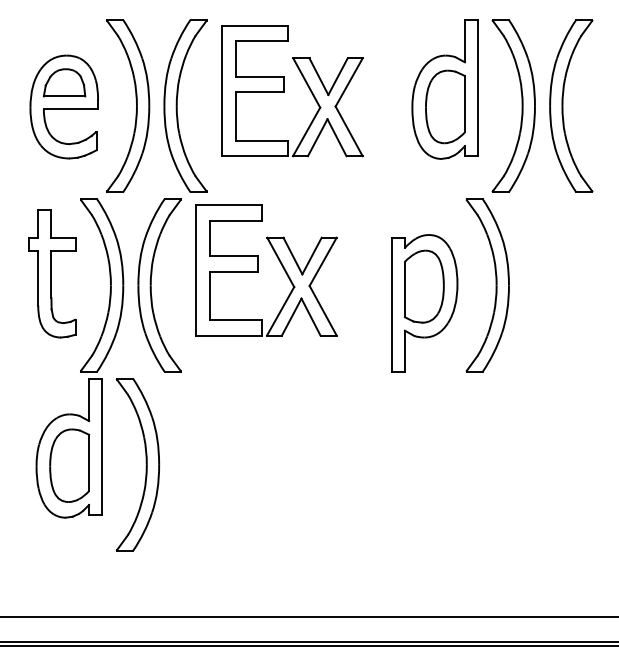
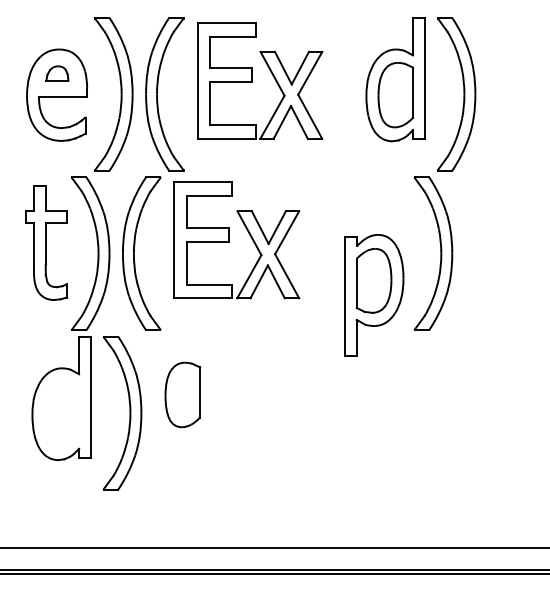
part: (64, 82) -> (57, 73), size x0.6
part: (563, 106) -> (500, 94), removed
part: (424, 303) -> (374, 295), moved
part: (69, 465) -> (182, 394), moved

